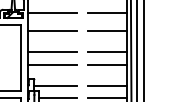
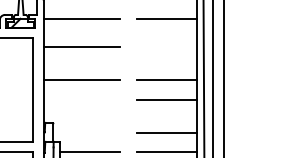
line: (107, 30) -> (167, 47), removed
line: (52, 64) -> (81, 99), removed
line: (55, 85) -> (86, 132), removed

